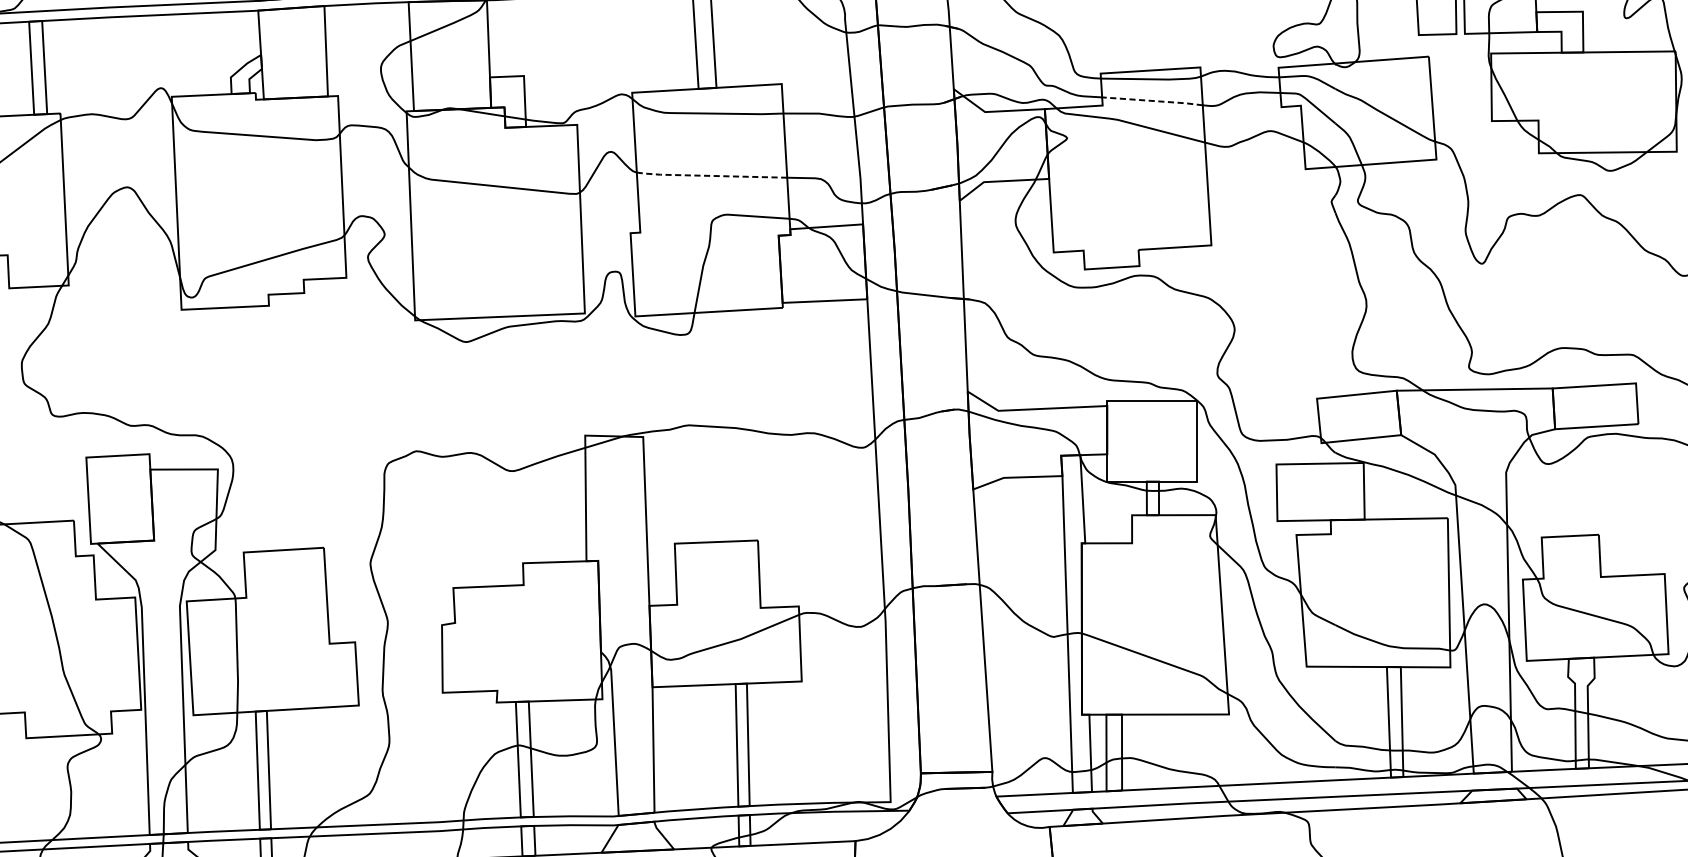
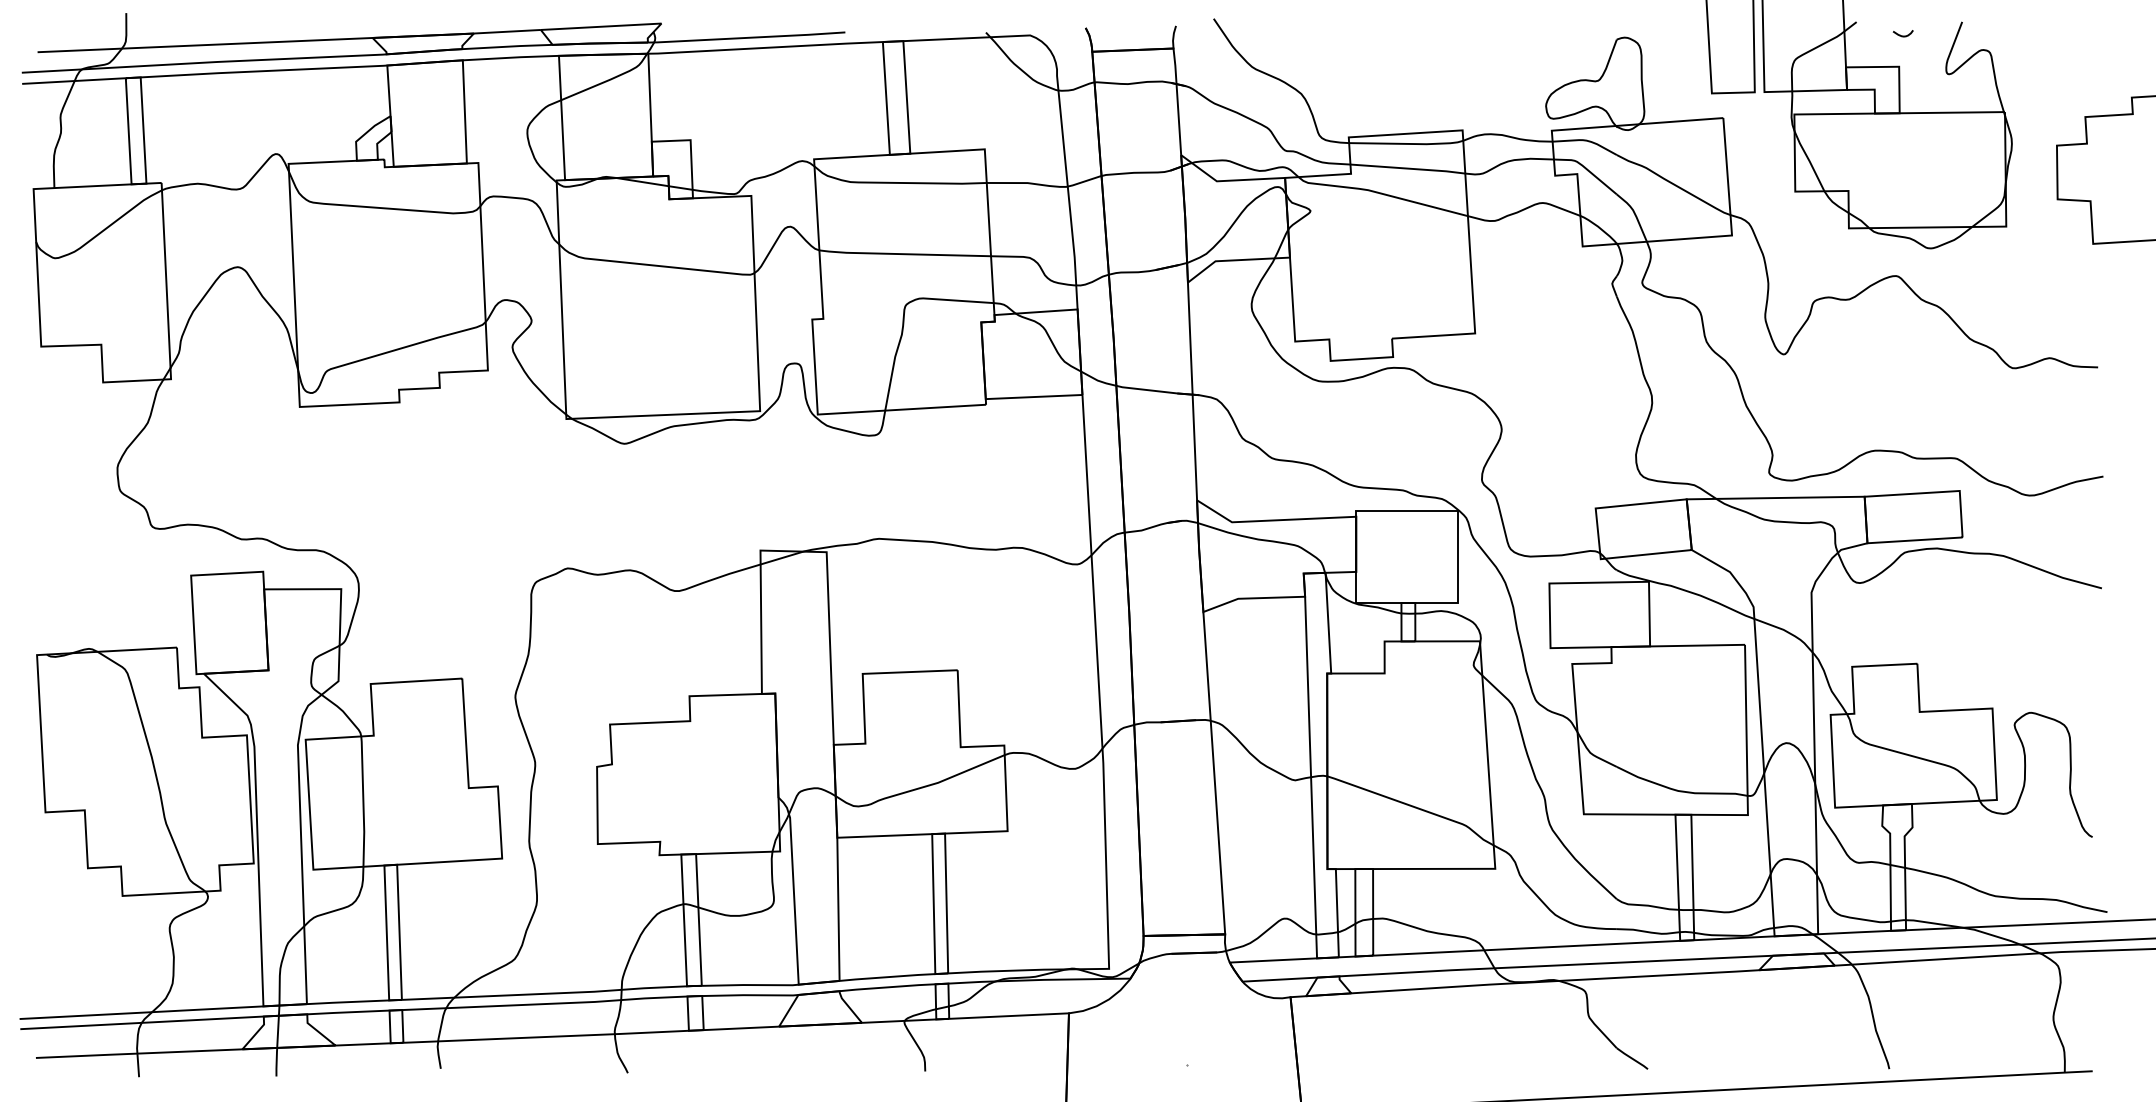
line: (1153, 100) -> (1408, 168), dashed -> solid
line: (710, 176) -> (903, 254), dashed -> solid

